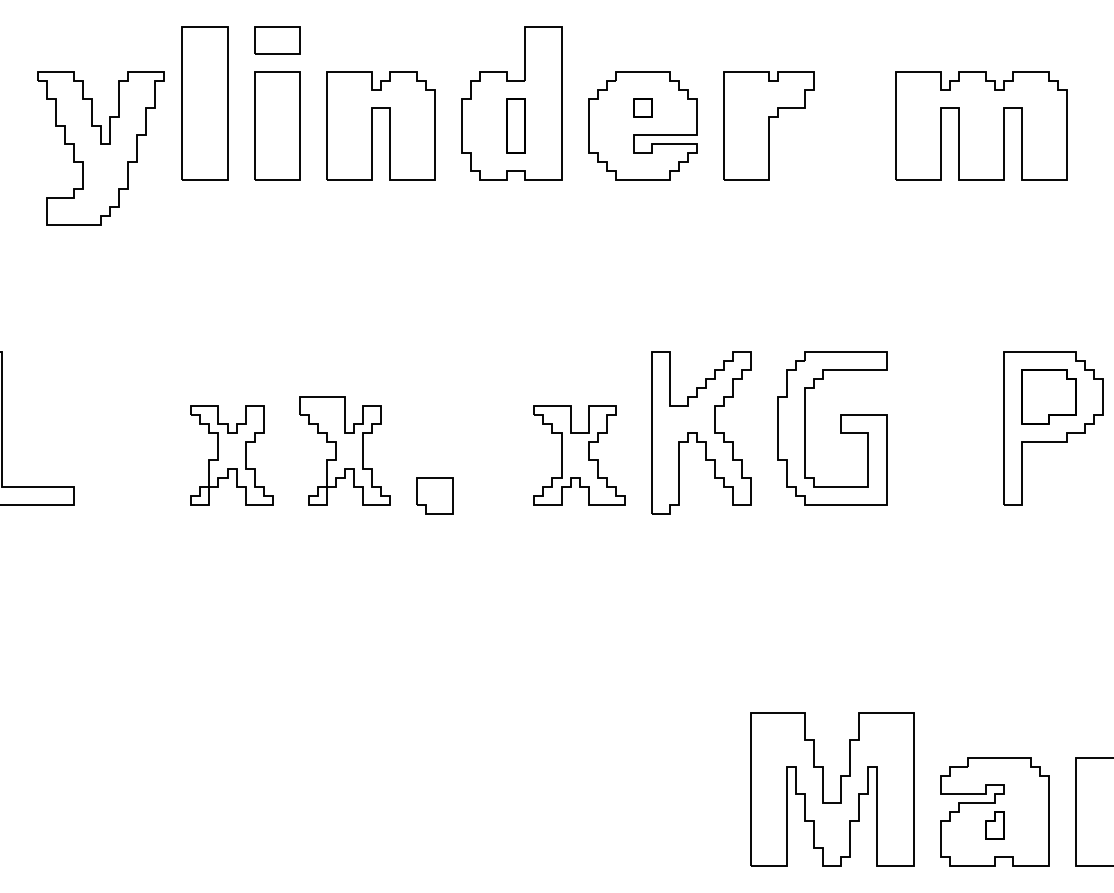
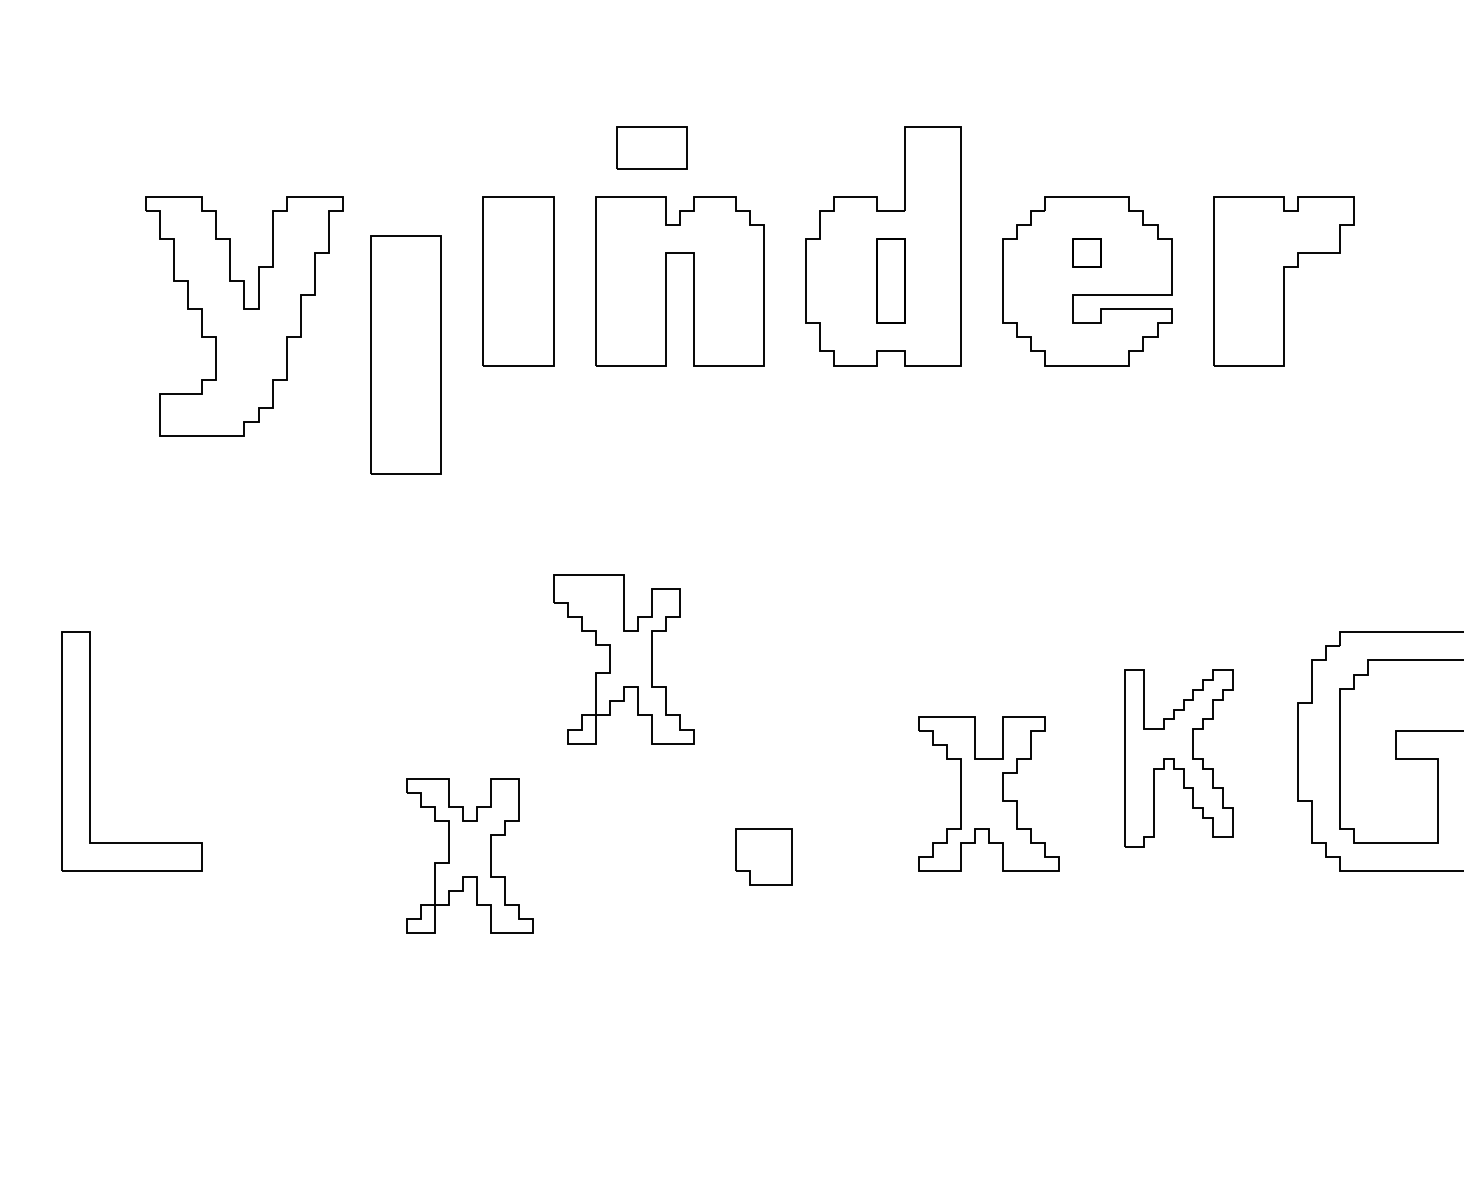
part: (277, 40) -> (652, 148), moved
part: (204, 103) -> (405, 355), moved
part: (701, 432) -> (1178, 758), size x0.7
part: (344, 450) -> (623, 658), moved
part: (231, 455) -> (469, 856), moved

